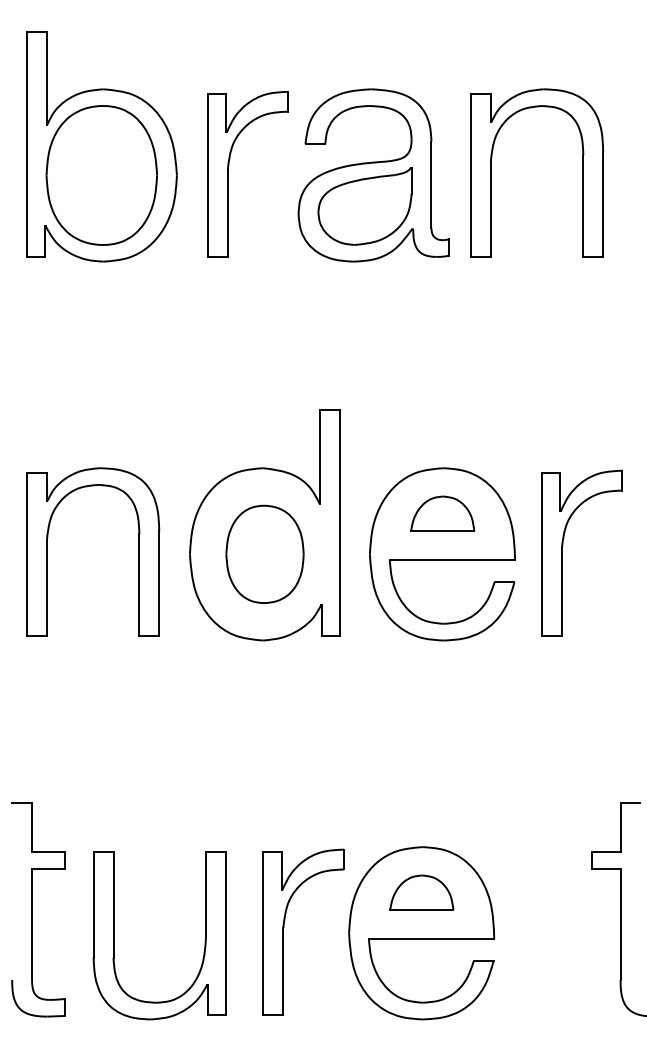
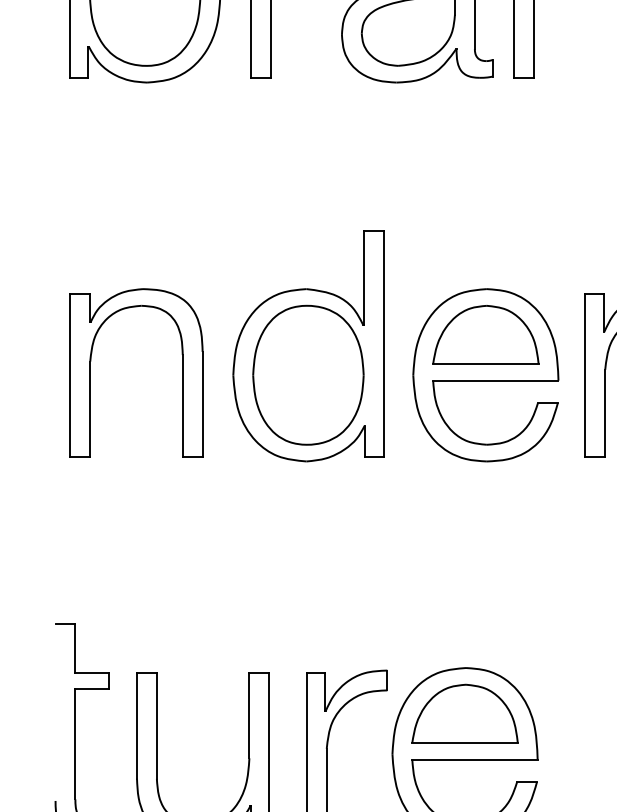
part: (442, 513) -> (485, 334), size x1.67
part: (264, 554) -> (307, 375), size x1.43
part: (421, 892) -> (464, 713), size x1.67

